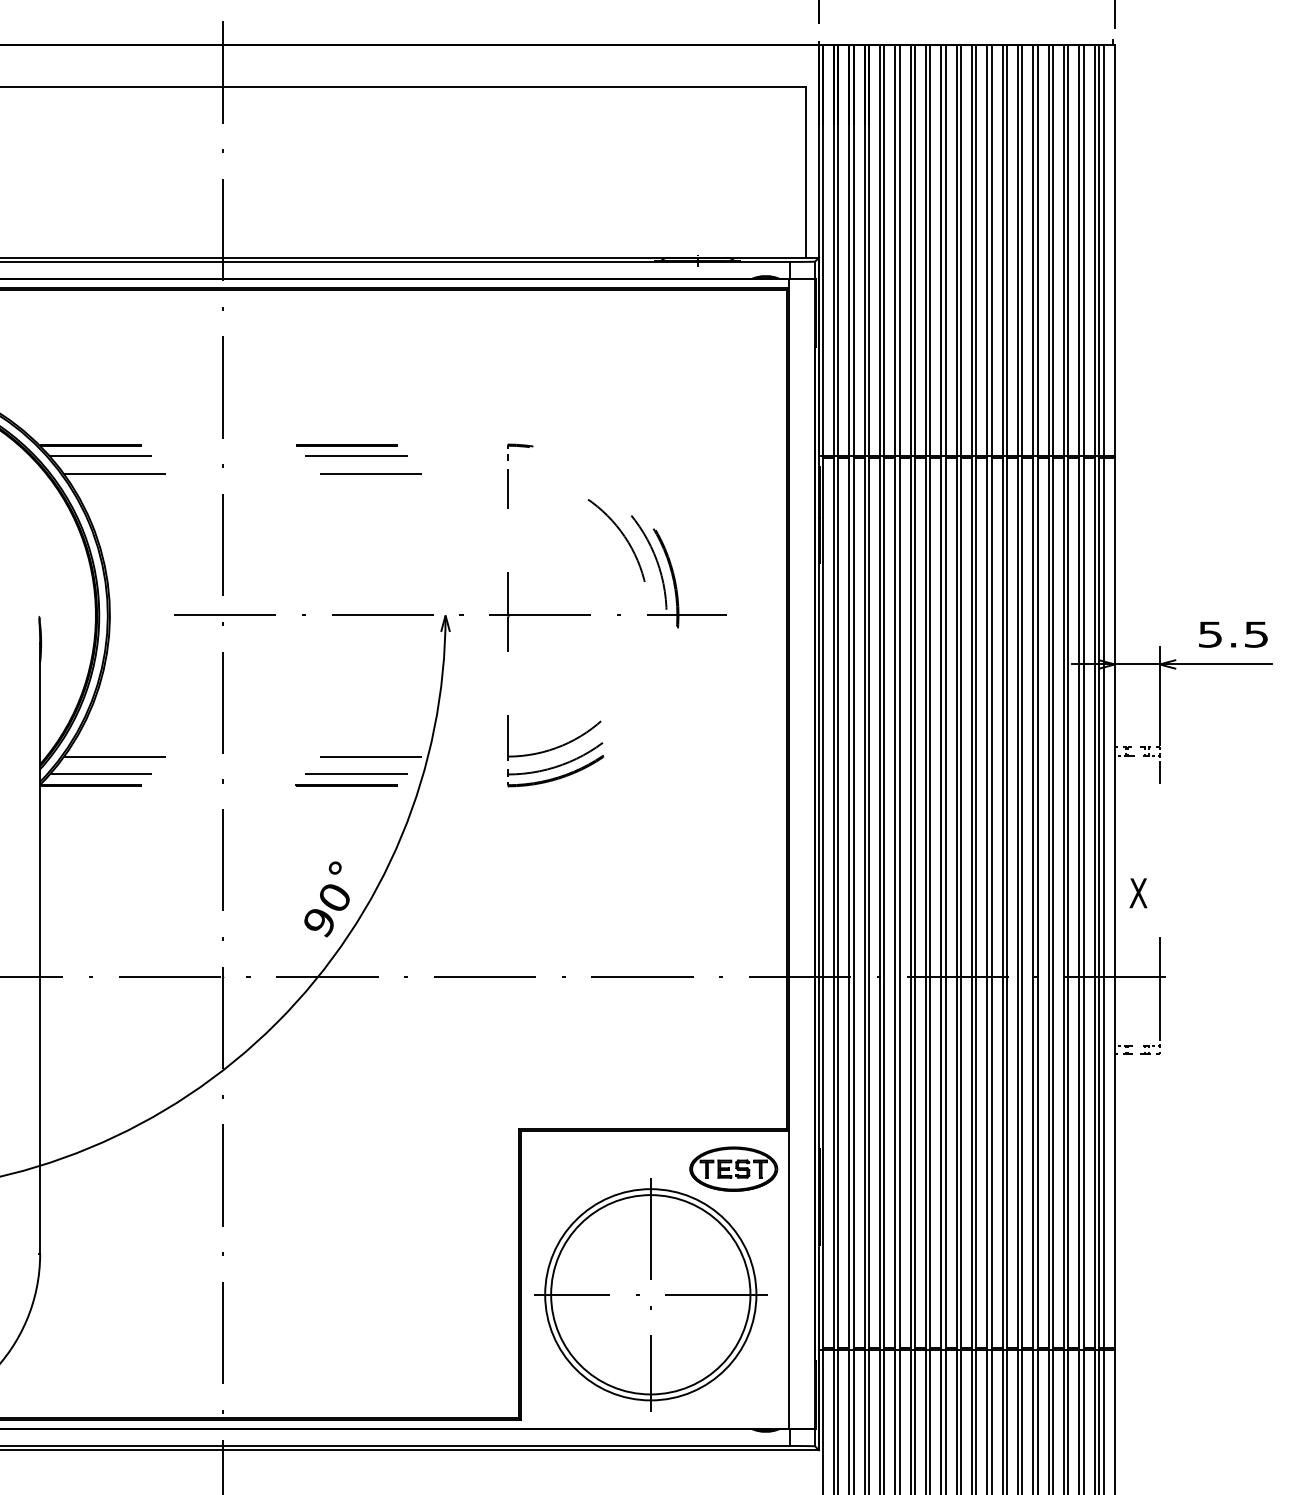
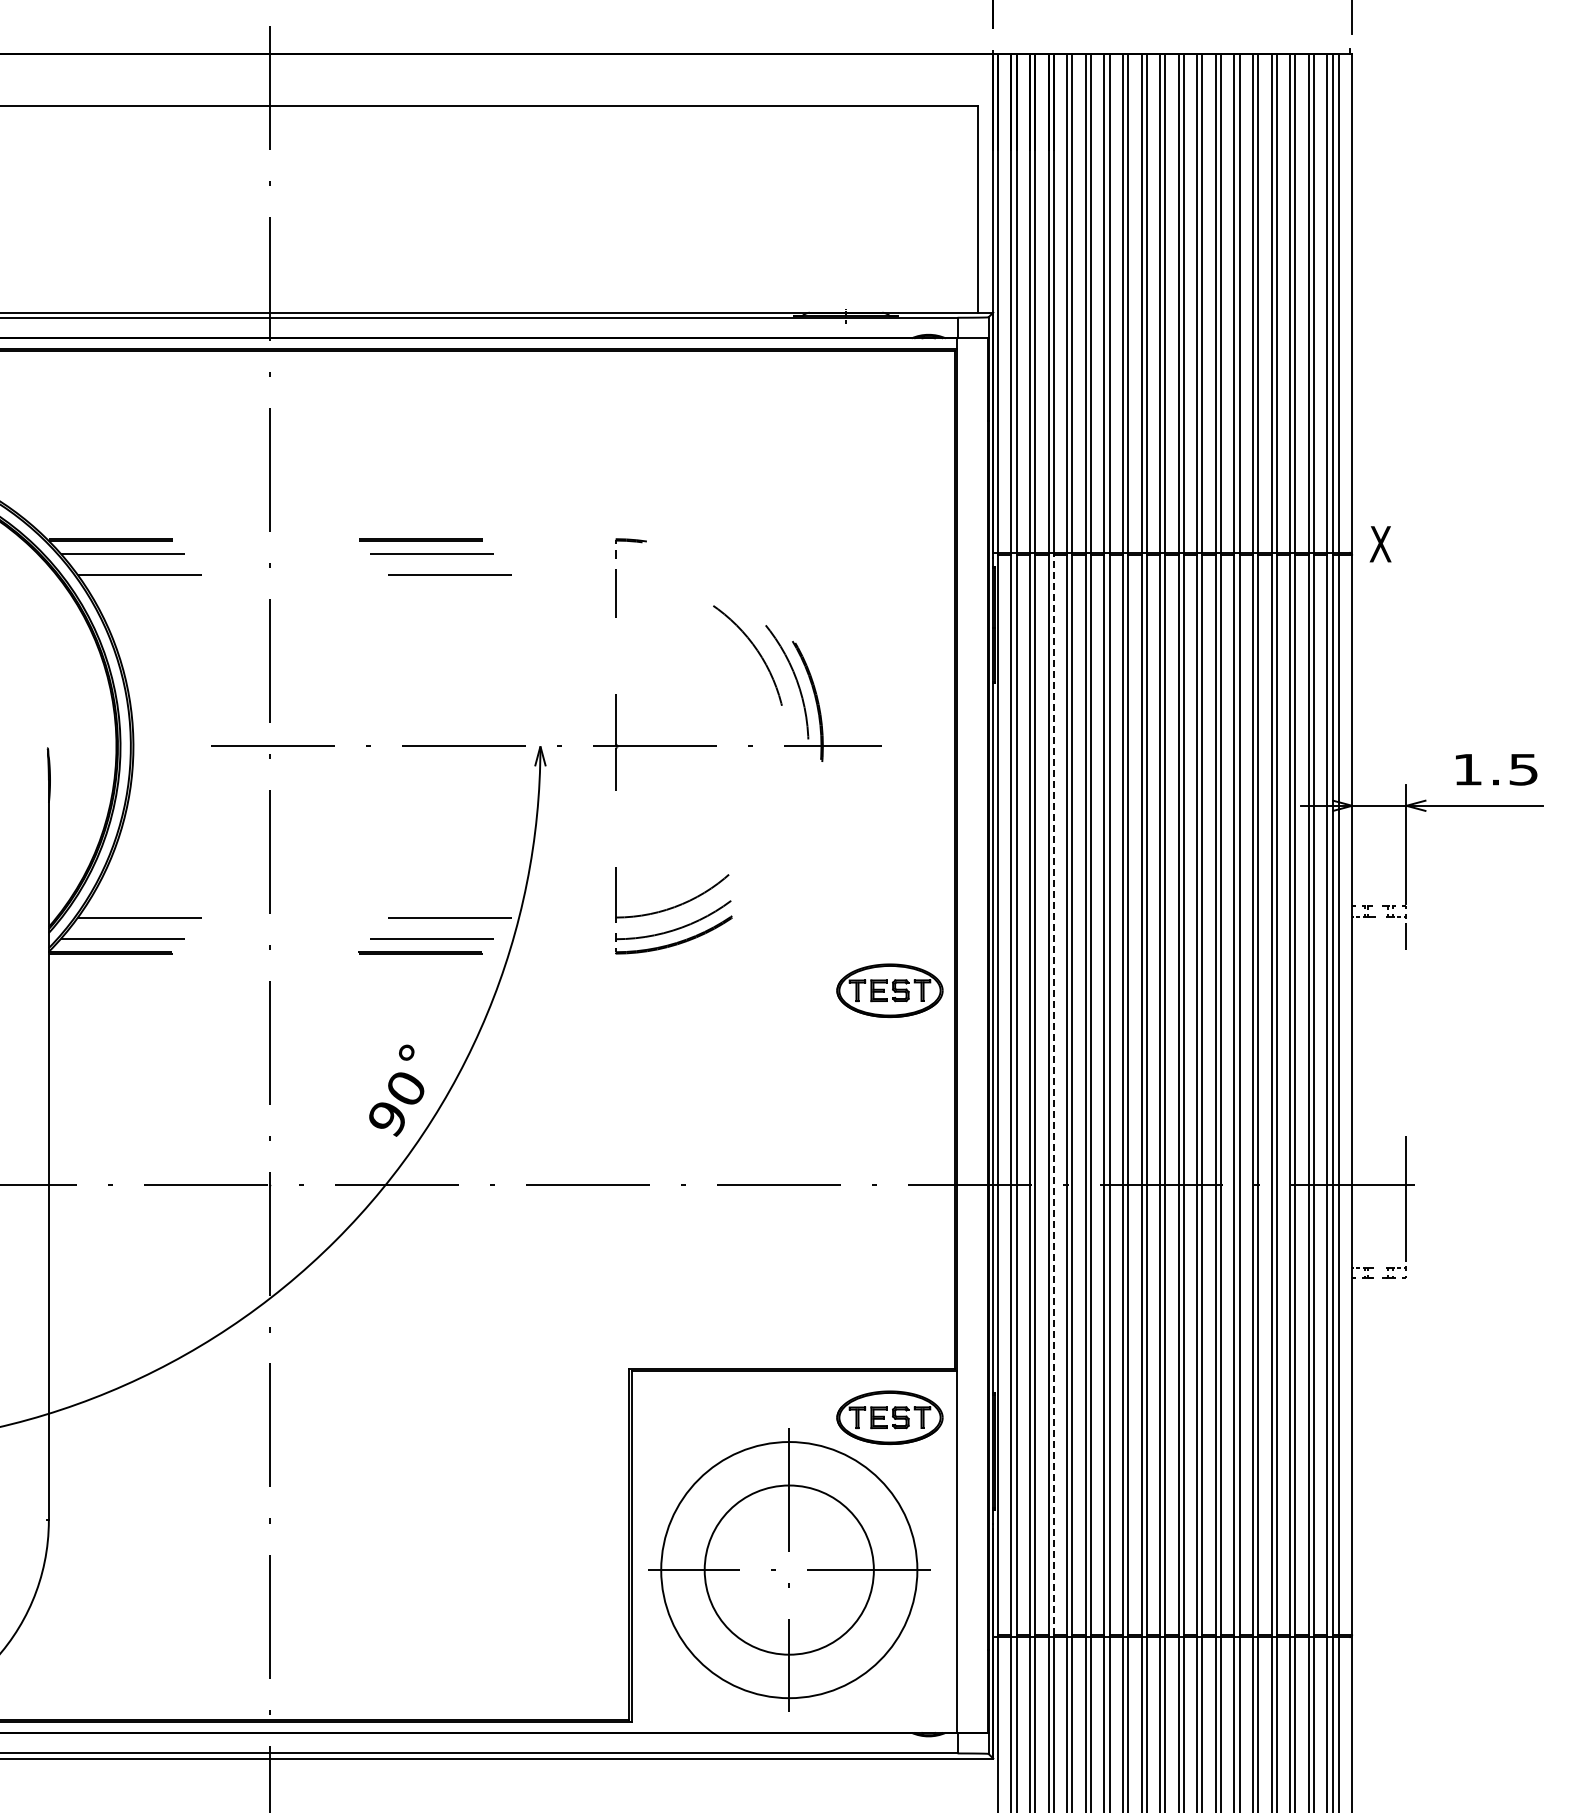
text: (1210, 634) -> (1467, 769), 5.5 -> 1.5
part: (733, 816) -> (889, 990), added
text: (1138, 893) -> (1380, 544), moved
line: (868, 902) -> (1053, 1094), solid -> dashed
circle: (650, 1294) -> (789, 1569), size x0.7

